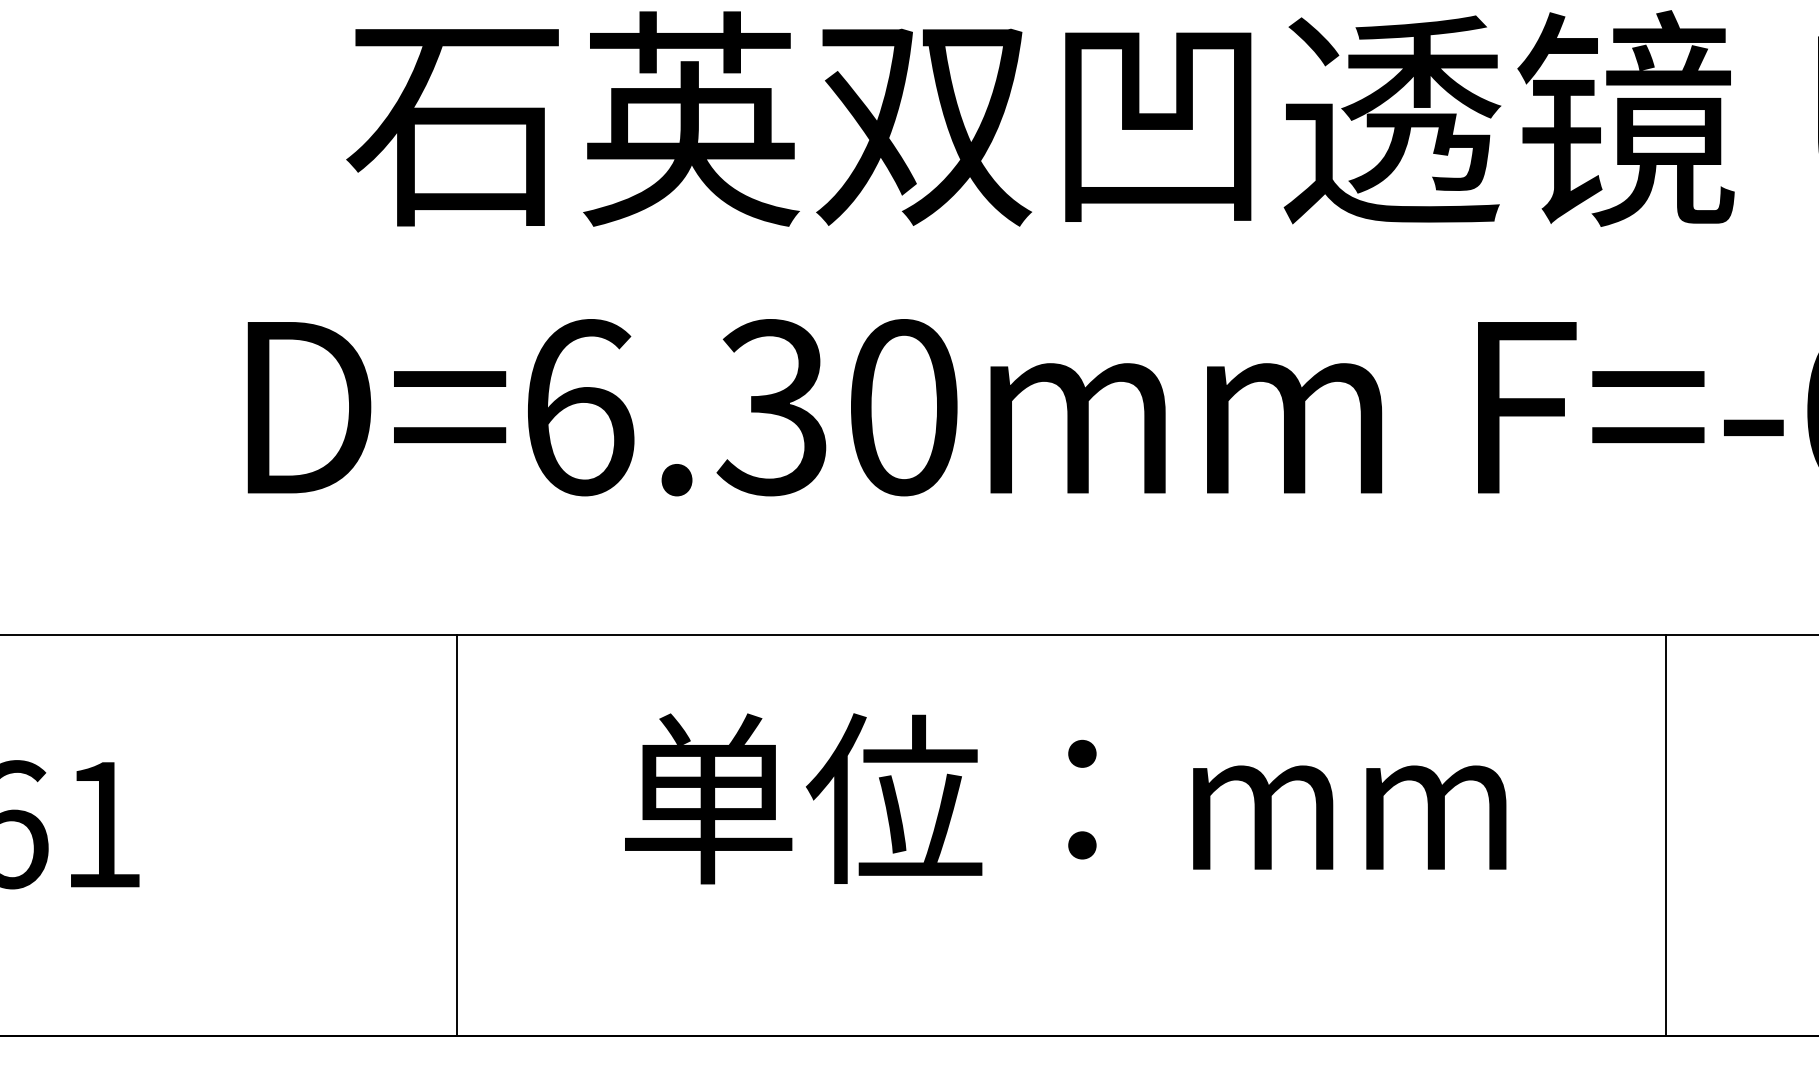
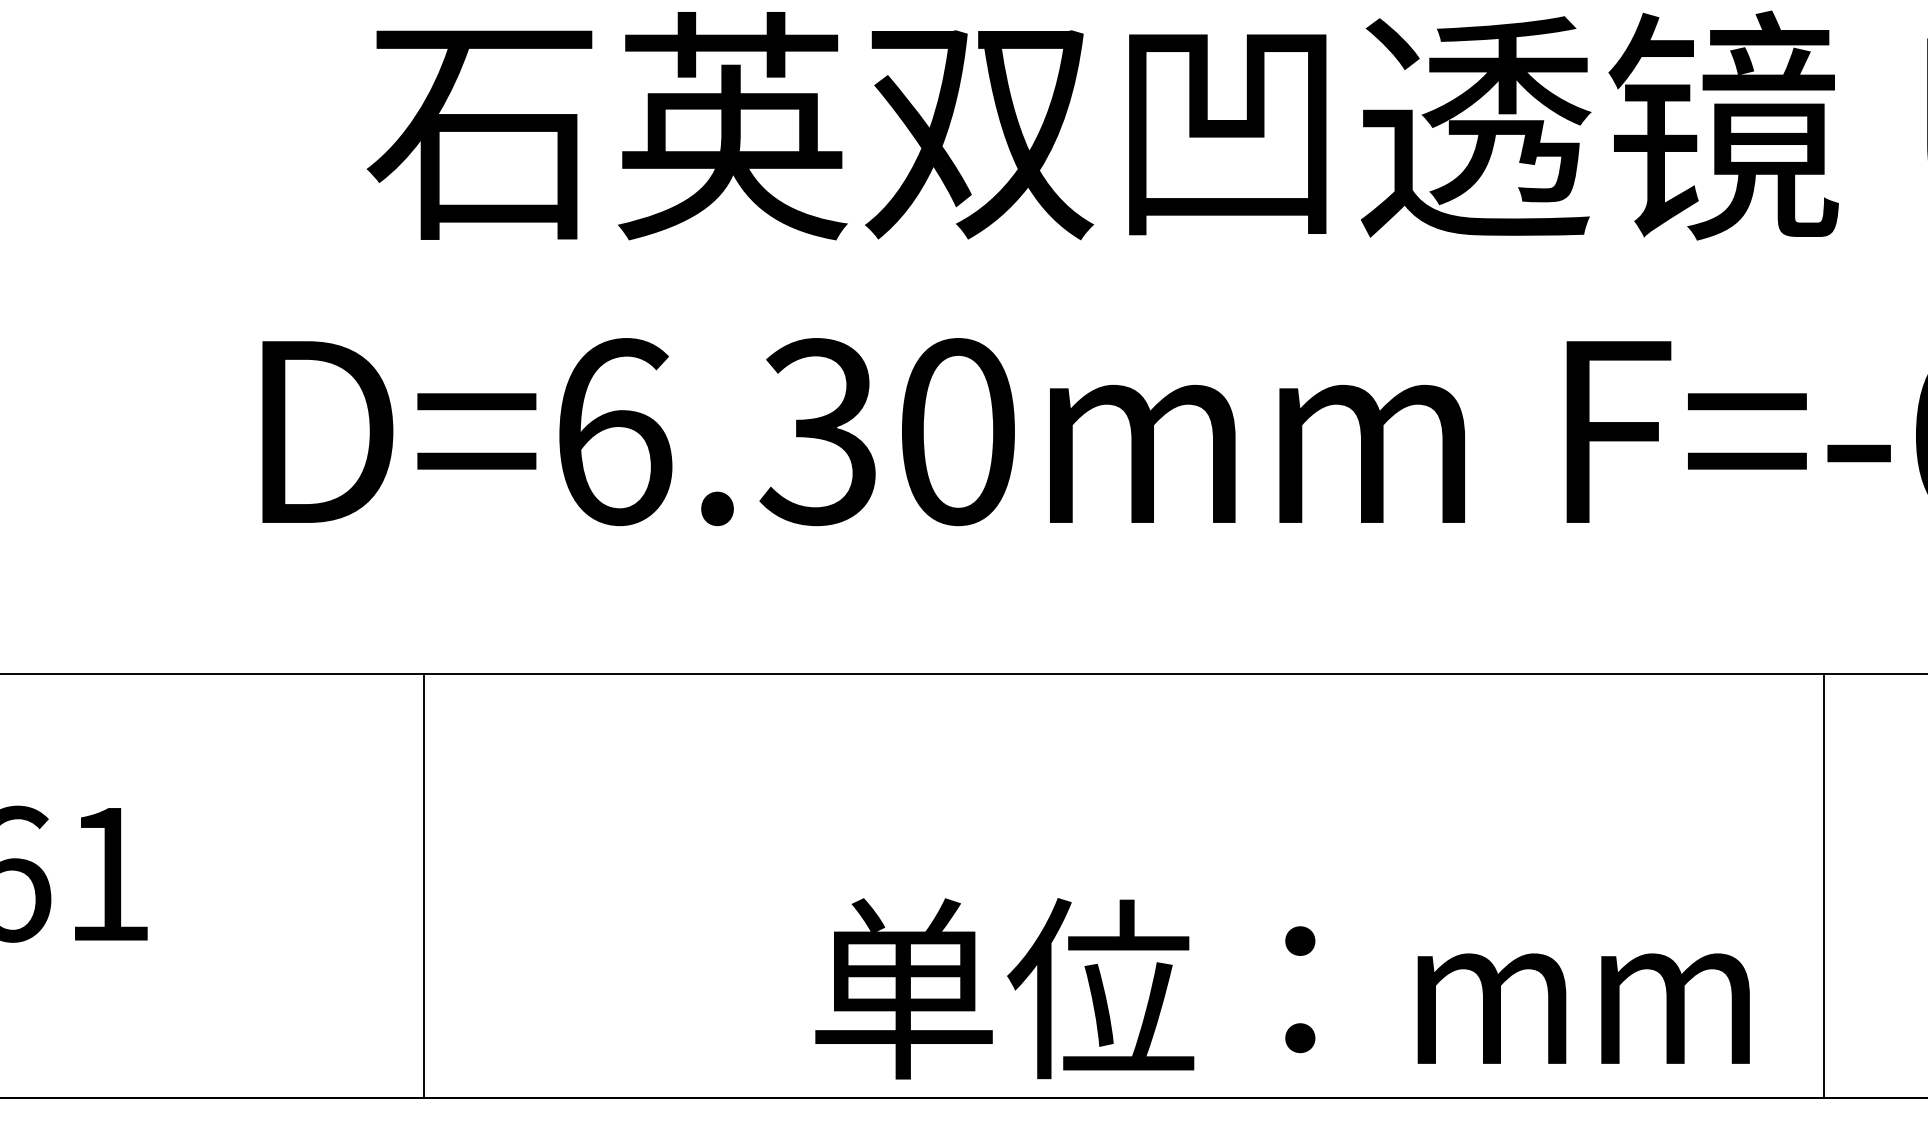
text: (1065, 798) -> (1282, 988), moved
line: (457, 835) -> (424, 885), moved
line: (1665, 835) -> (1823, 885), moved

